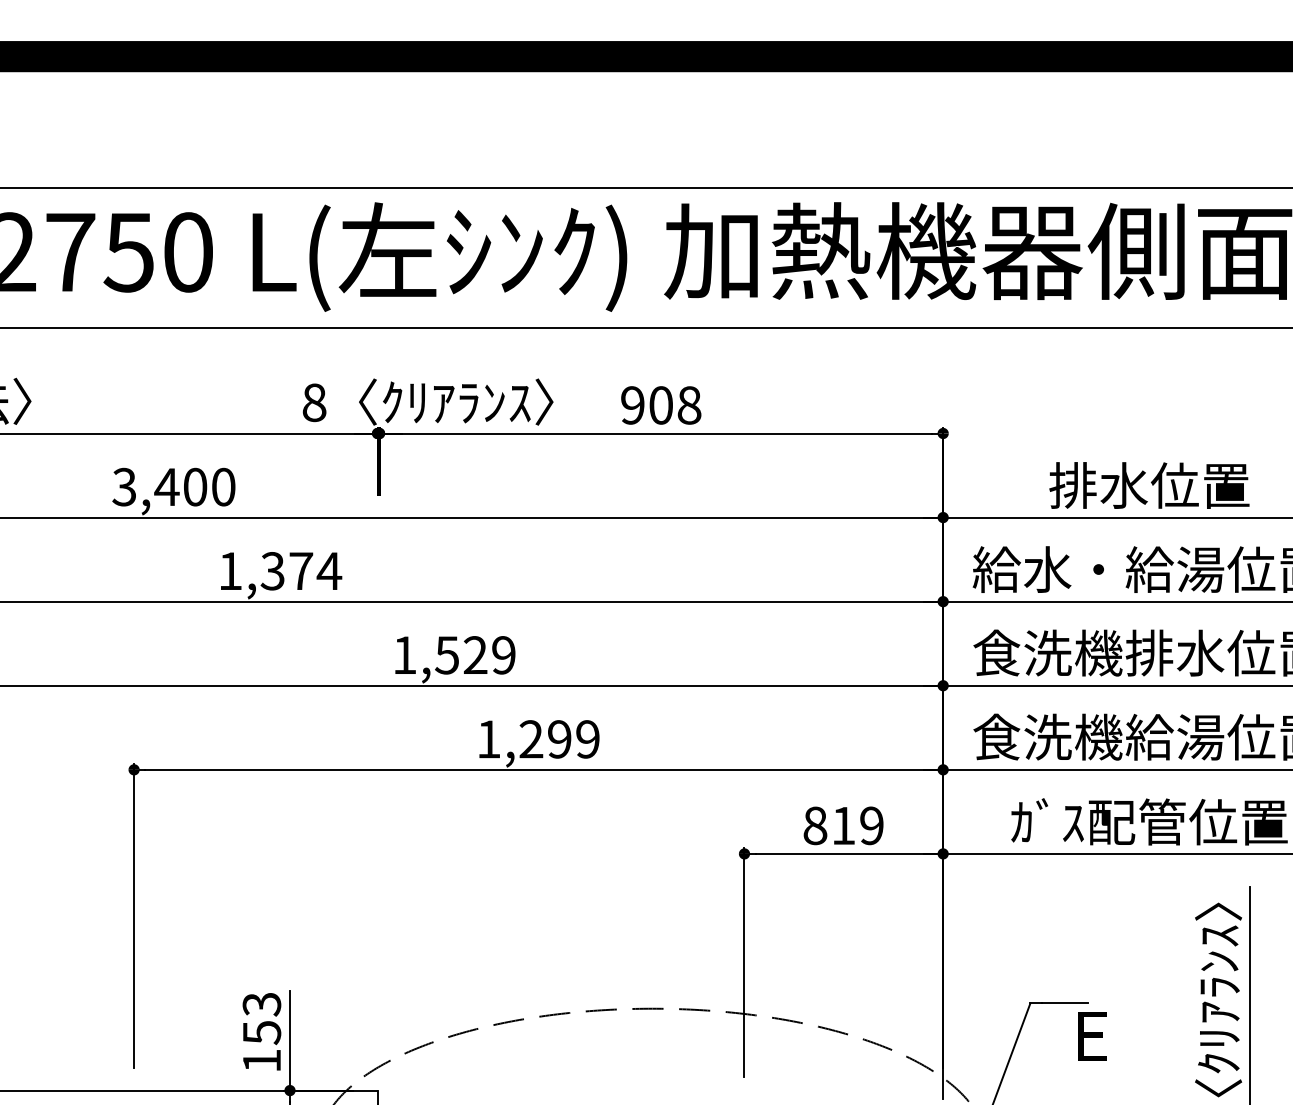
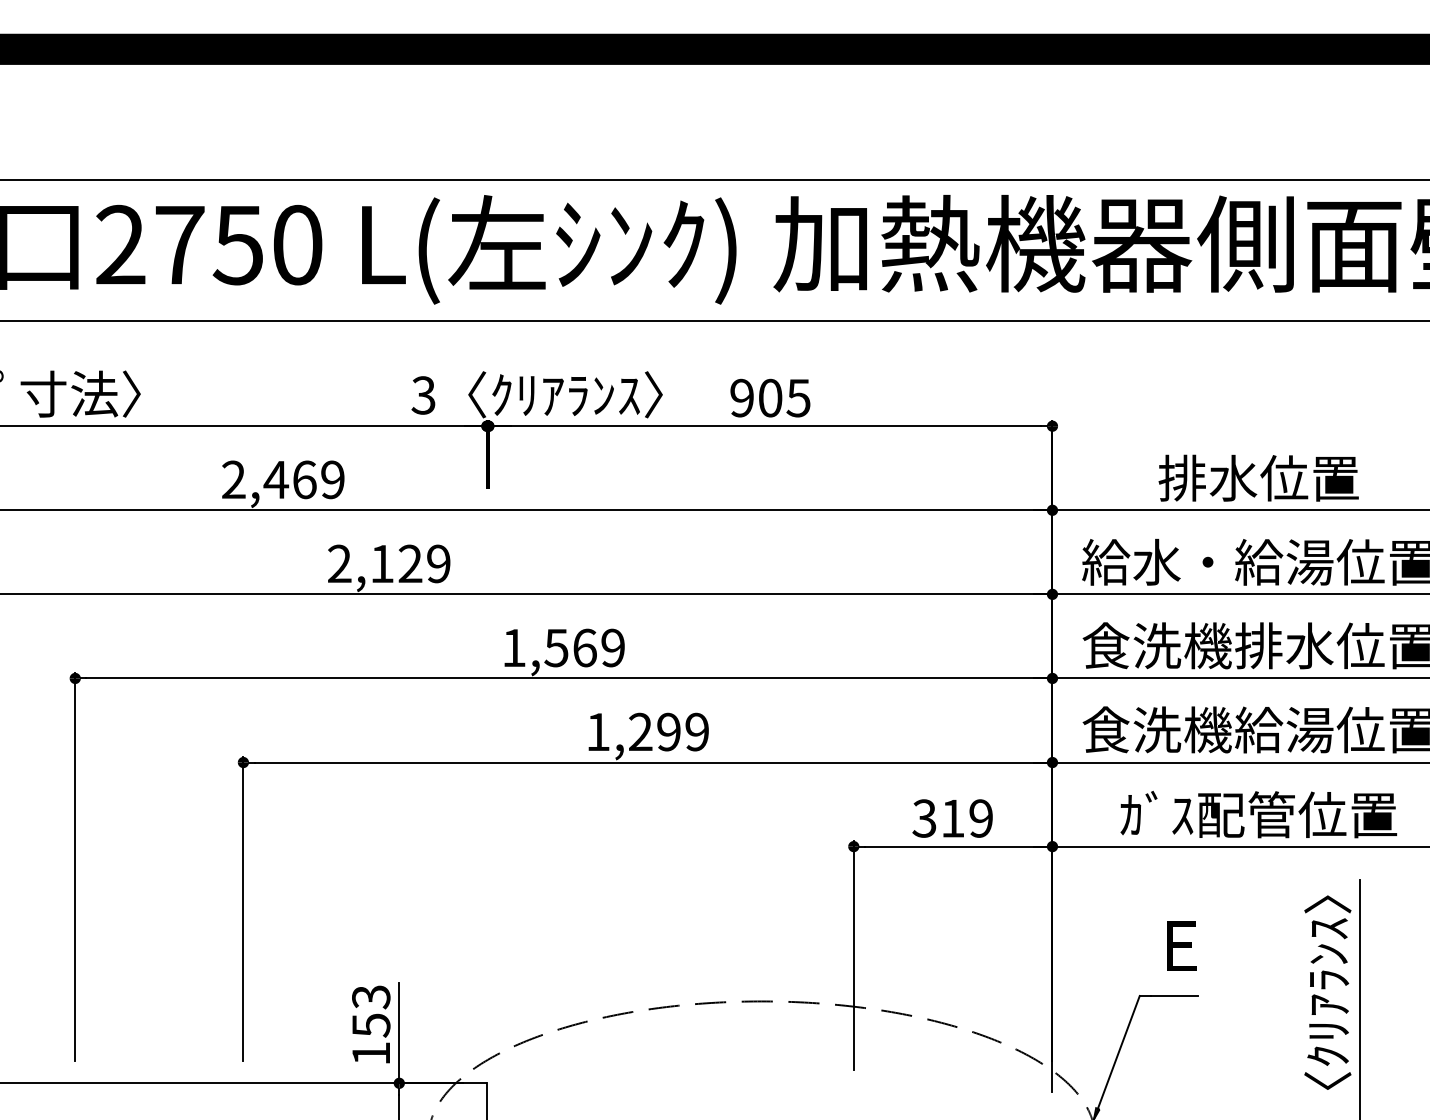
text: (314, 402) -> (423, 395), 8 -> 3
text: (689, 405) -> (798, 398), 908 -> 905
text: (173, 486) -> (282, 479), 3,400 -> 2,469
text: (280, 570) -> (389, 563), 1,374 -> 2,129
text: (475, 654) -> (584, 647), 1,529 -> 1,569
text: (815, 825) -> (924, 818), 819 -> 319
text: (1092, 1035) -> (1181, 945), moved

